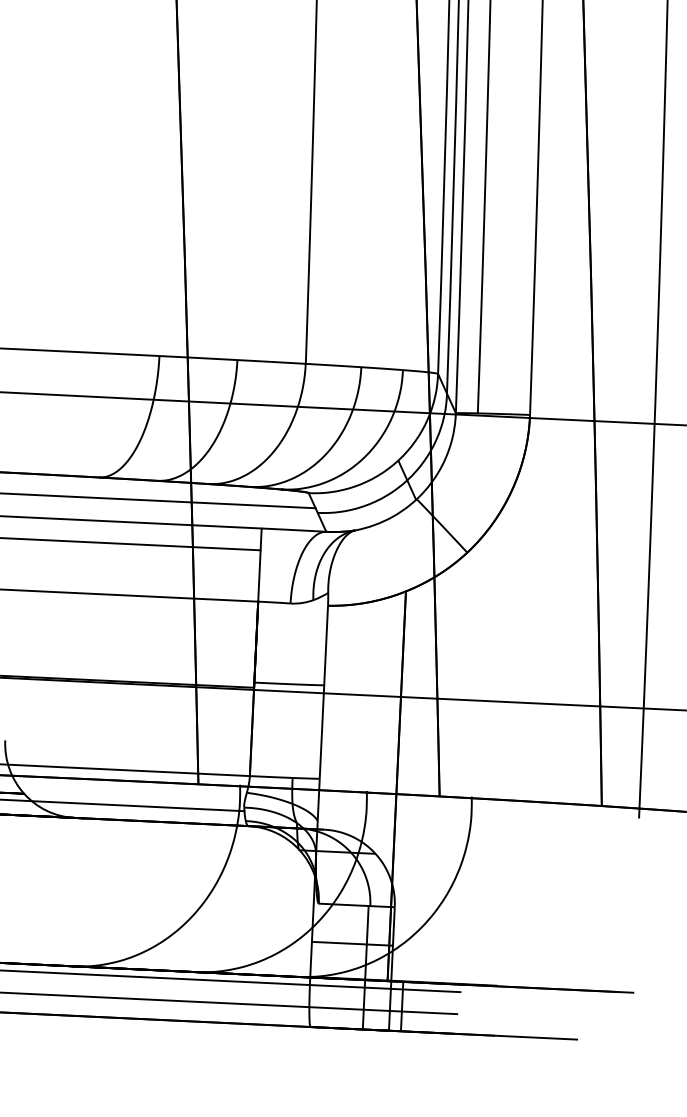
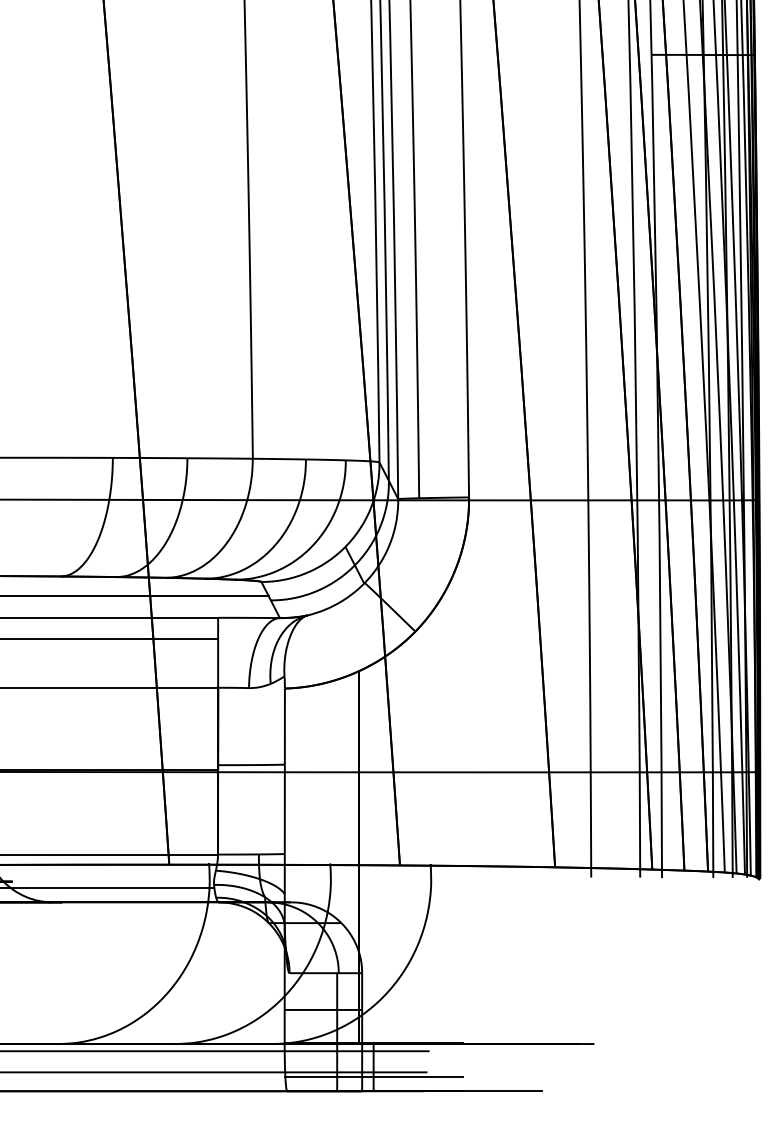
line: (401, 1016) -> (373, 1077), added

